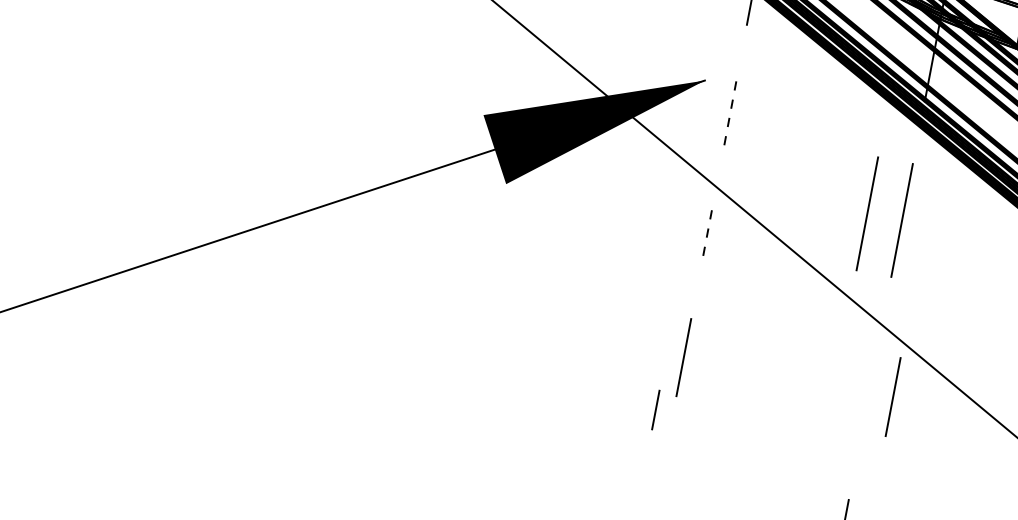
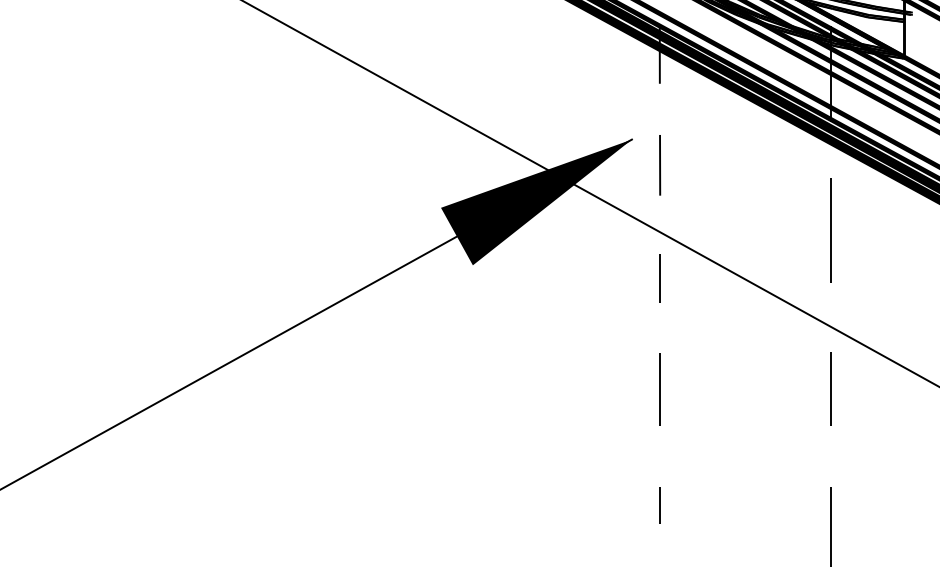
line: (730, 114) -> (660, 165), dashed -> solid
line: (866, 213) -> (798, 230), removed
line: (707, 237) -> (660, 278), dashed -> solid
line: (892, 396) -> (830, 388), moved
line: (655, 409) -> (659, 505), moved

